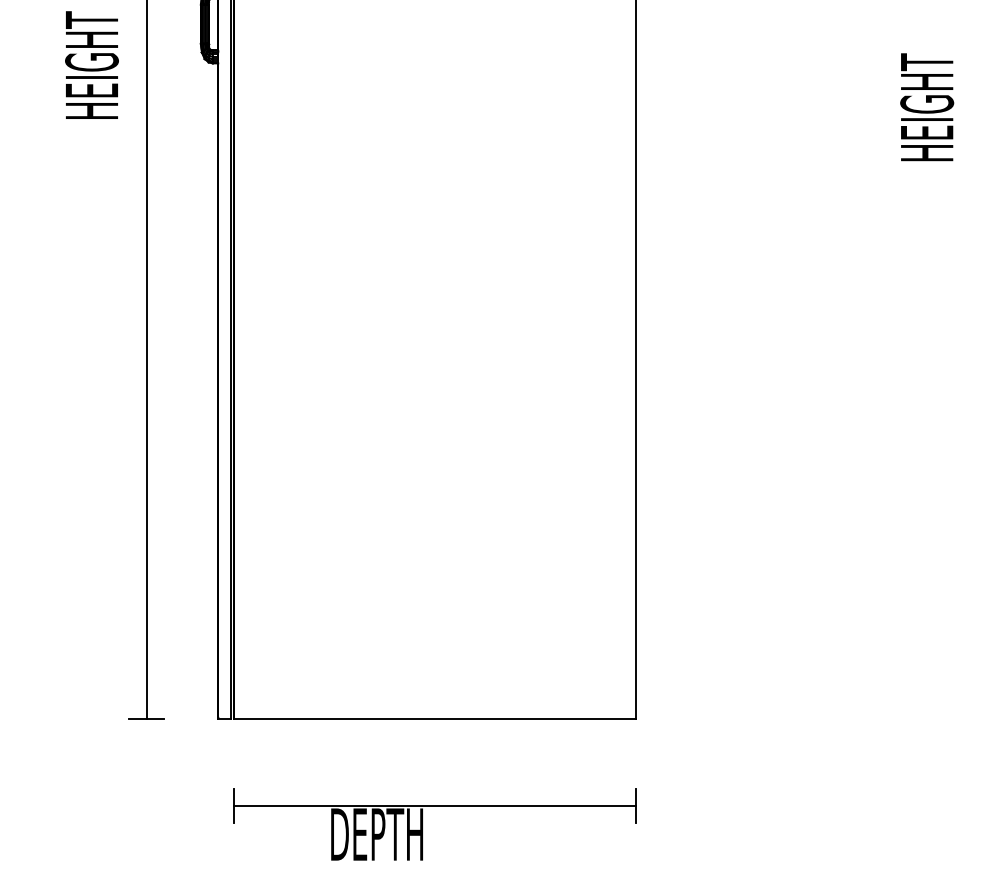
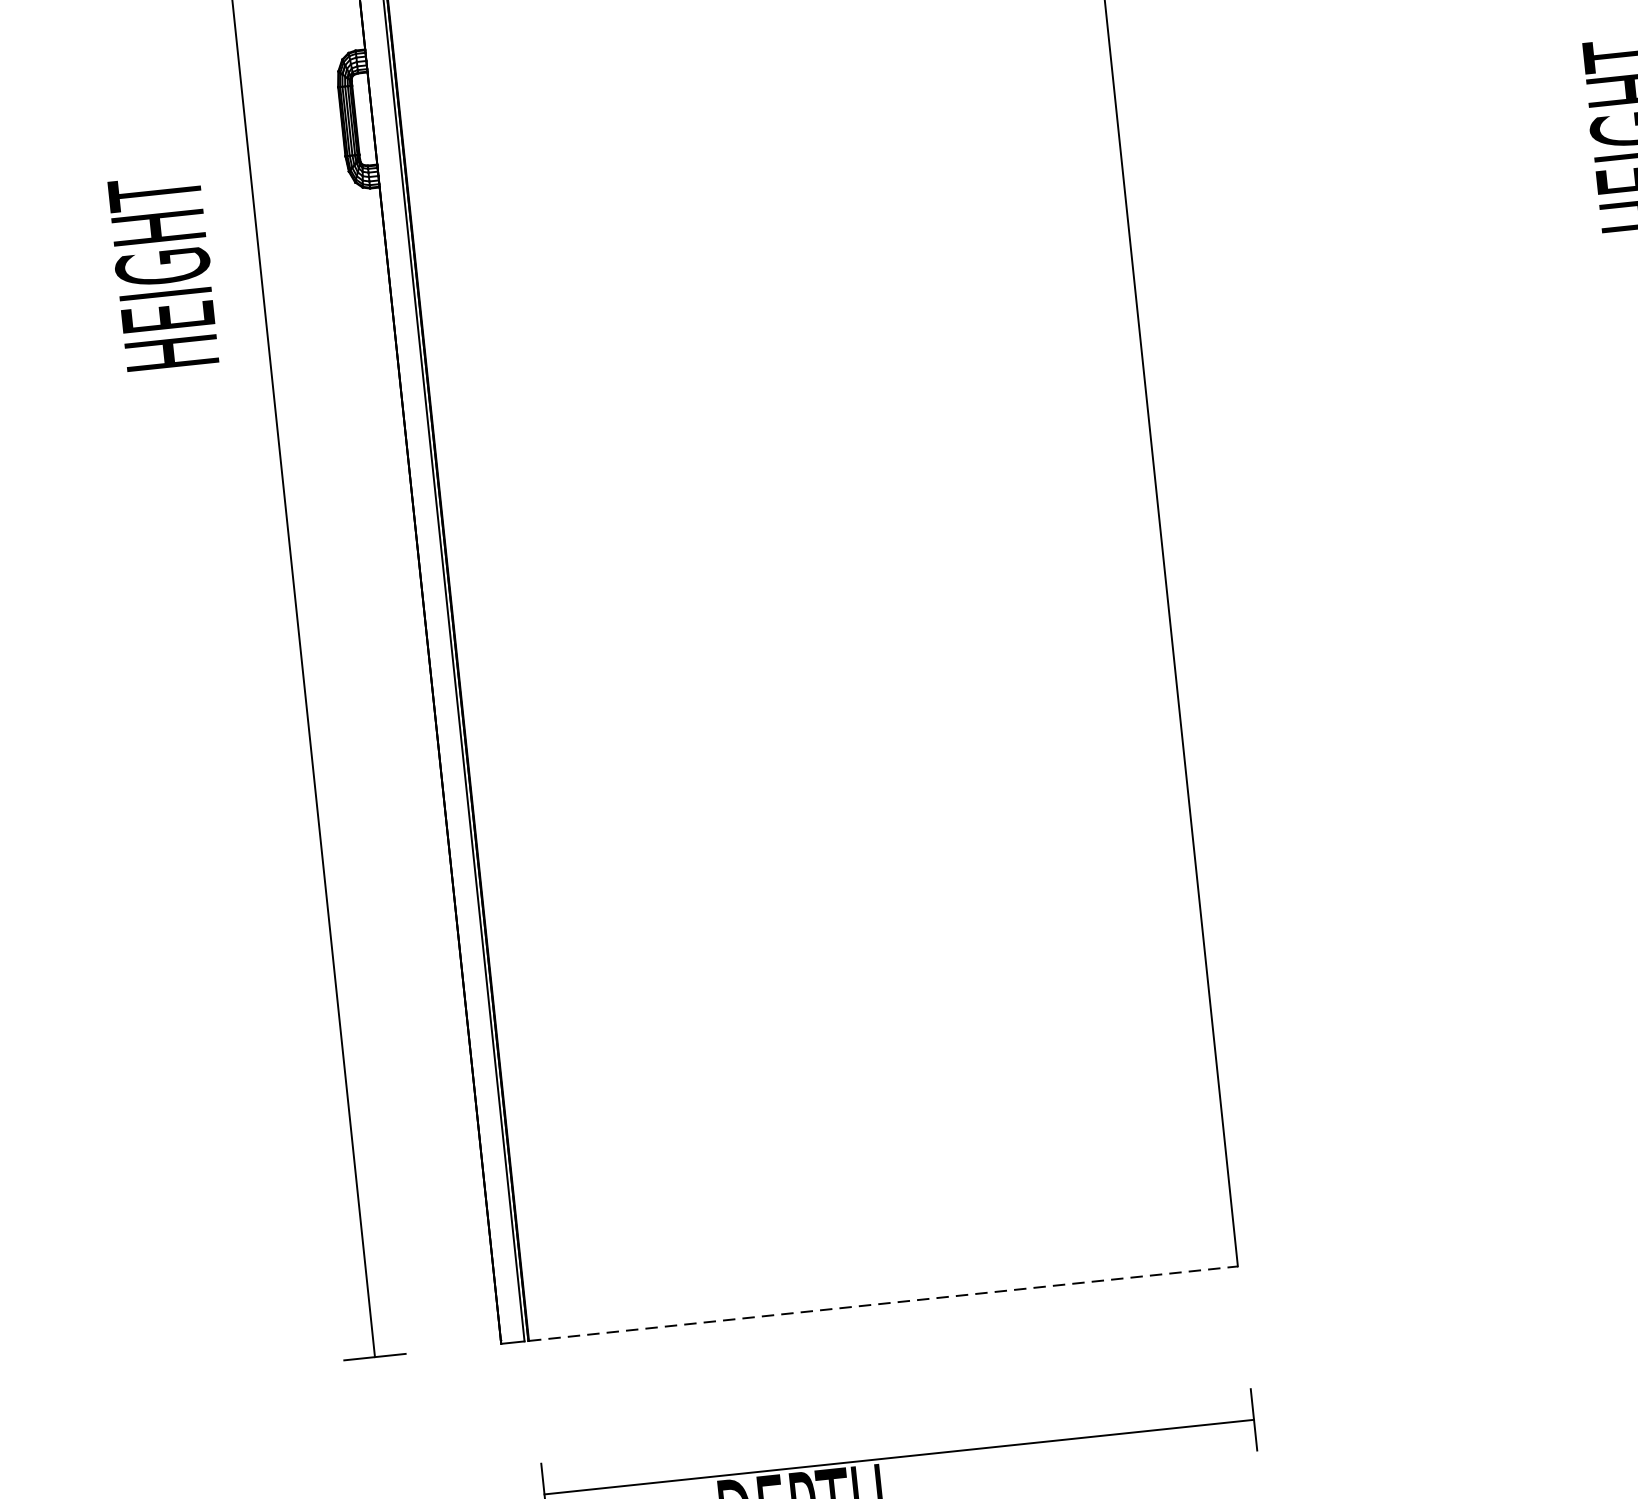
text: (91, 64) -> (162, 271), moved
line: (434, 718) -> (882, 1302), solid -> dashed

